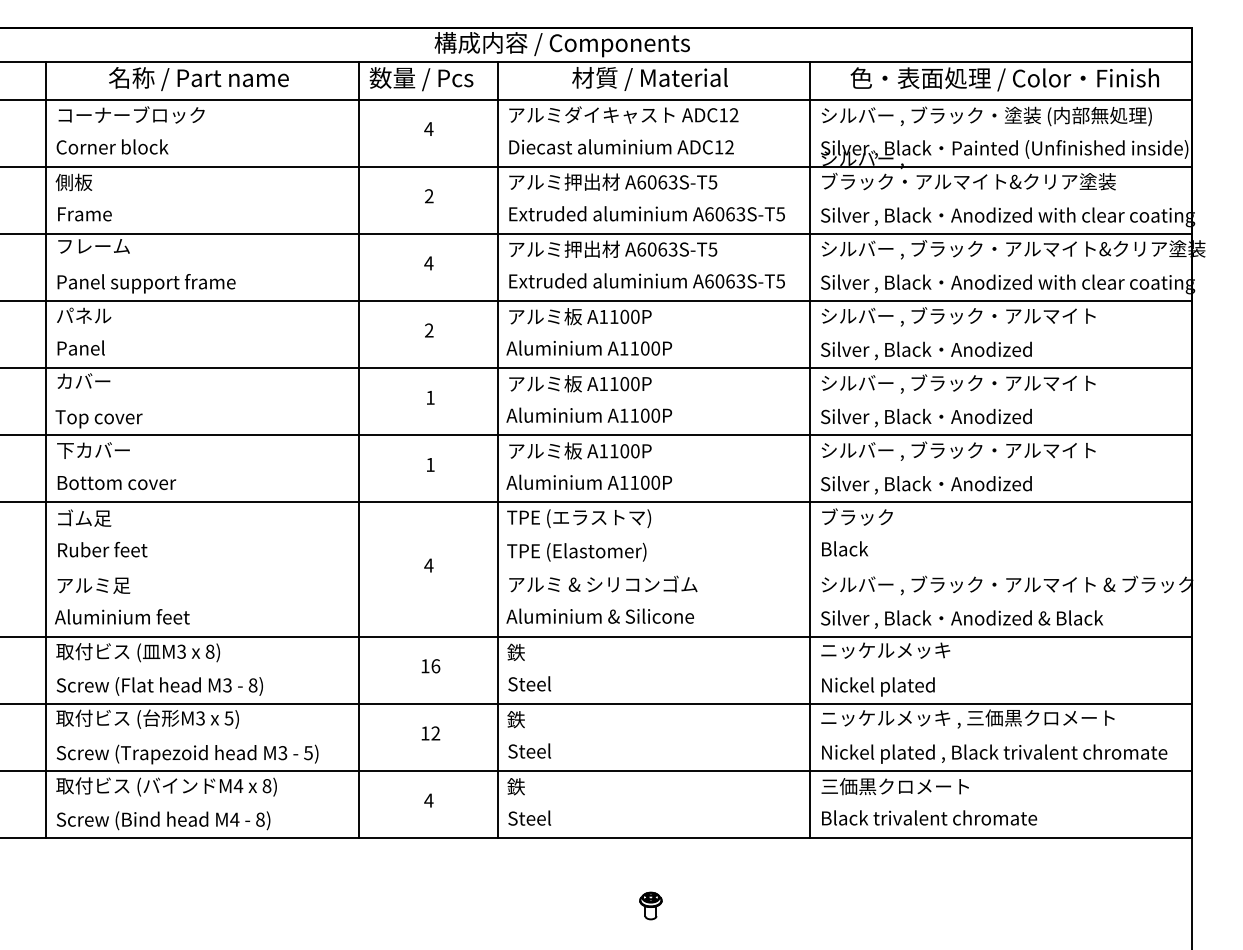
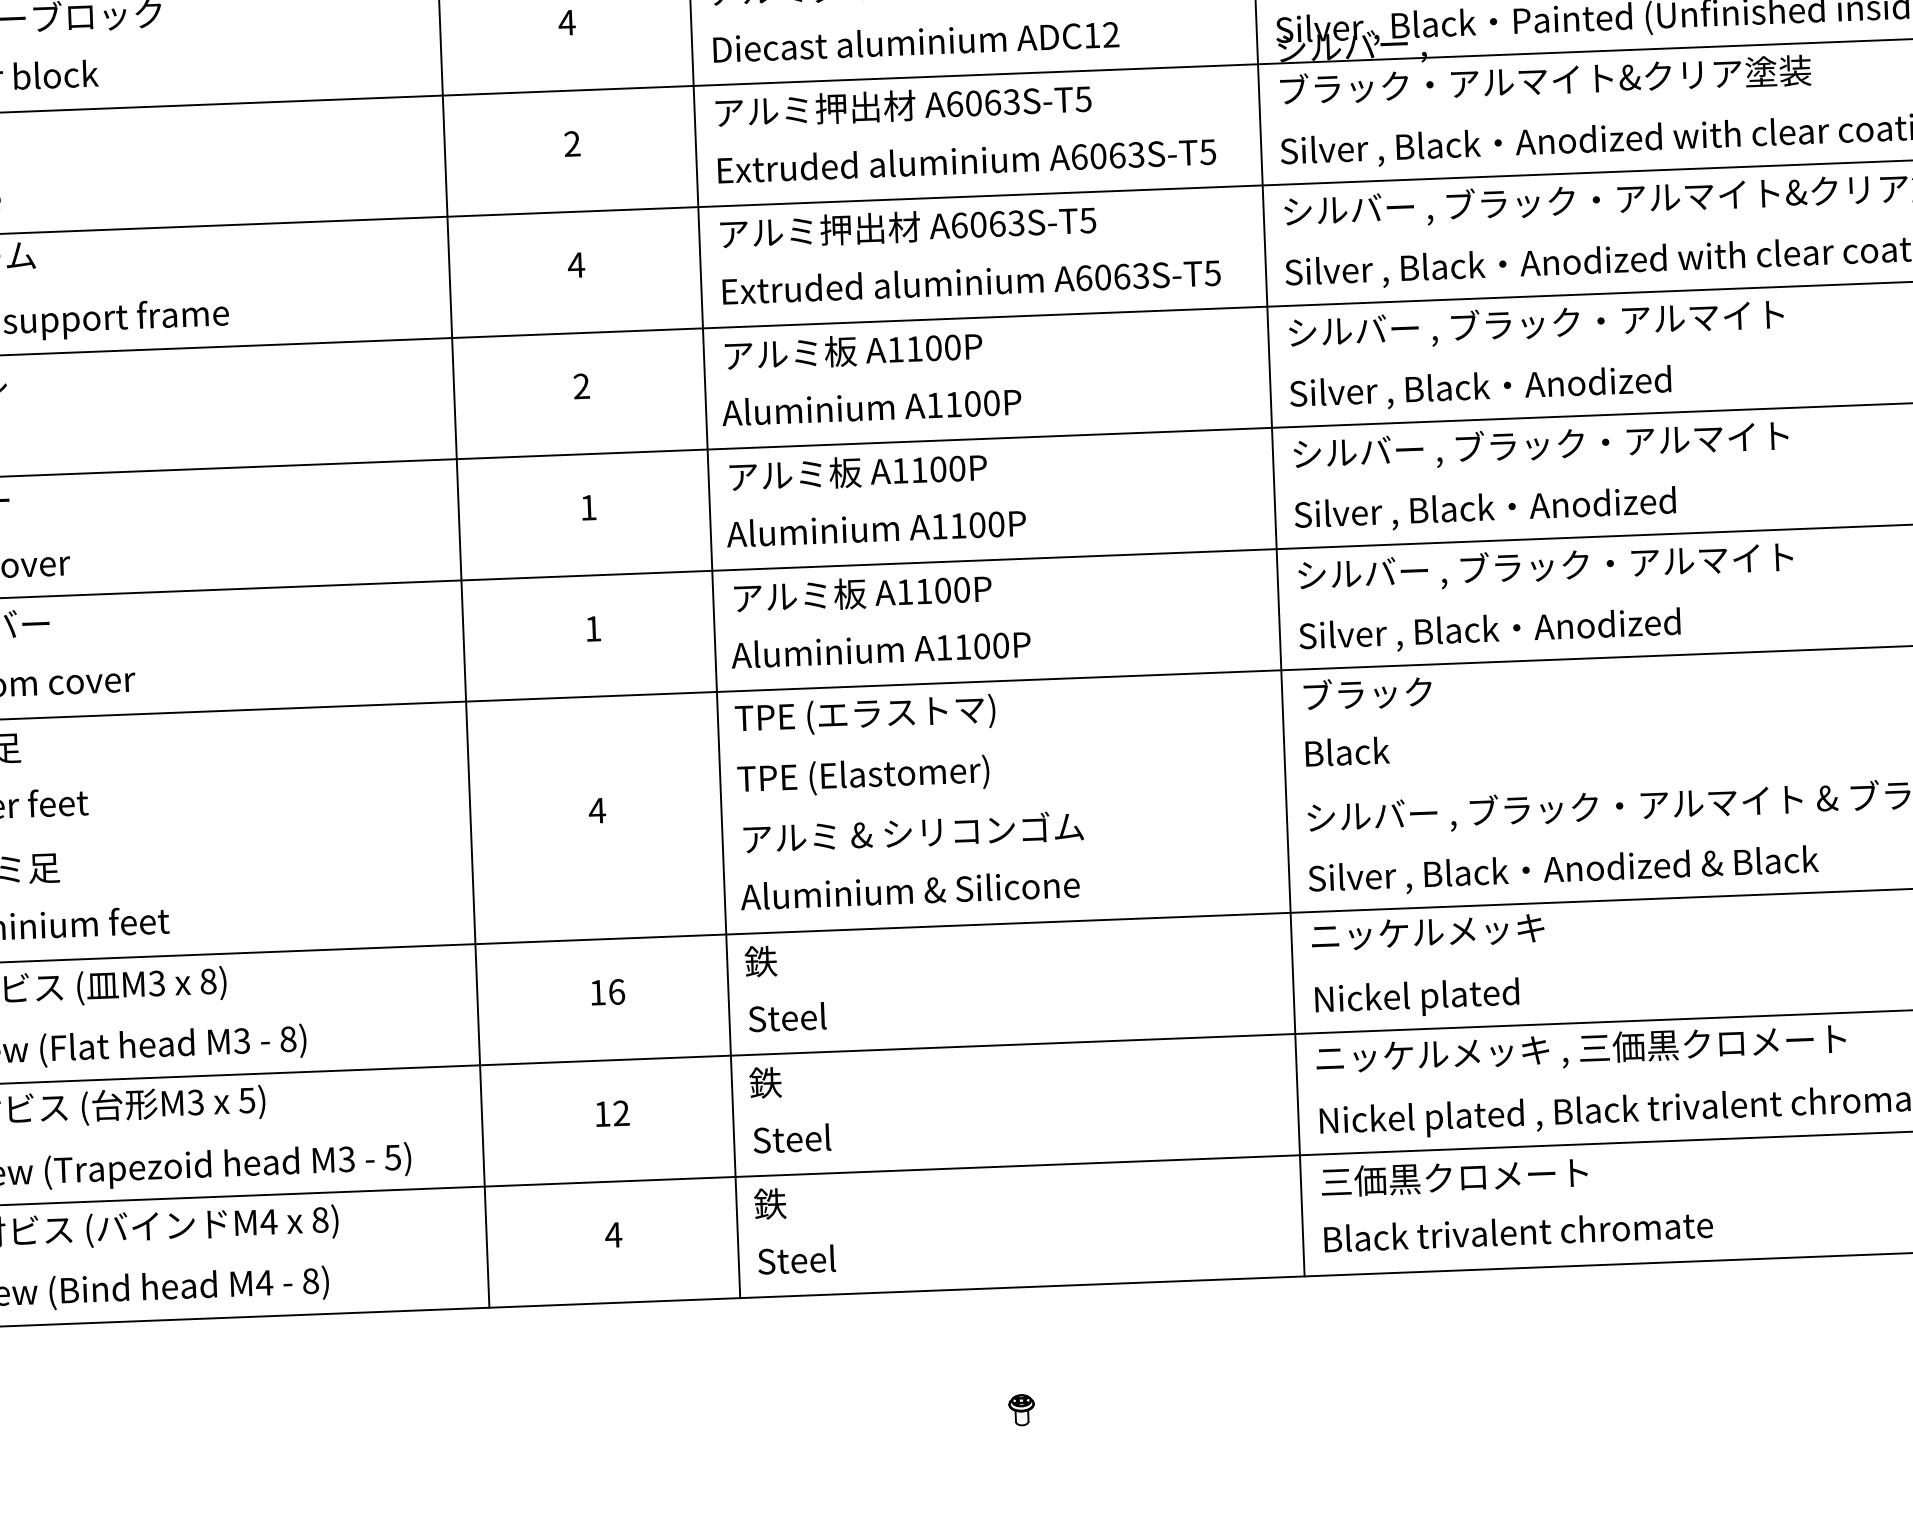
part: (650, 906) -> (1021, 1410), size x0.62

